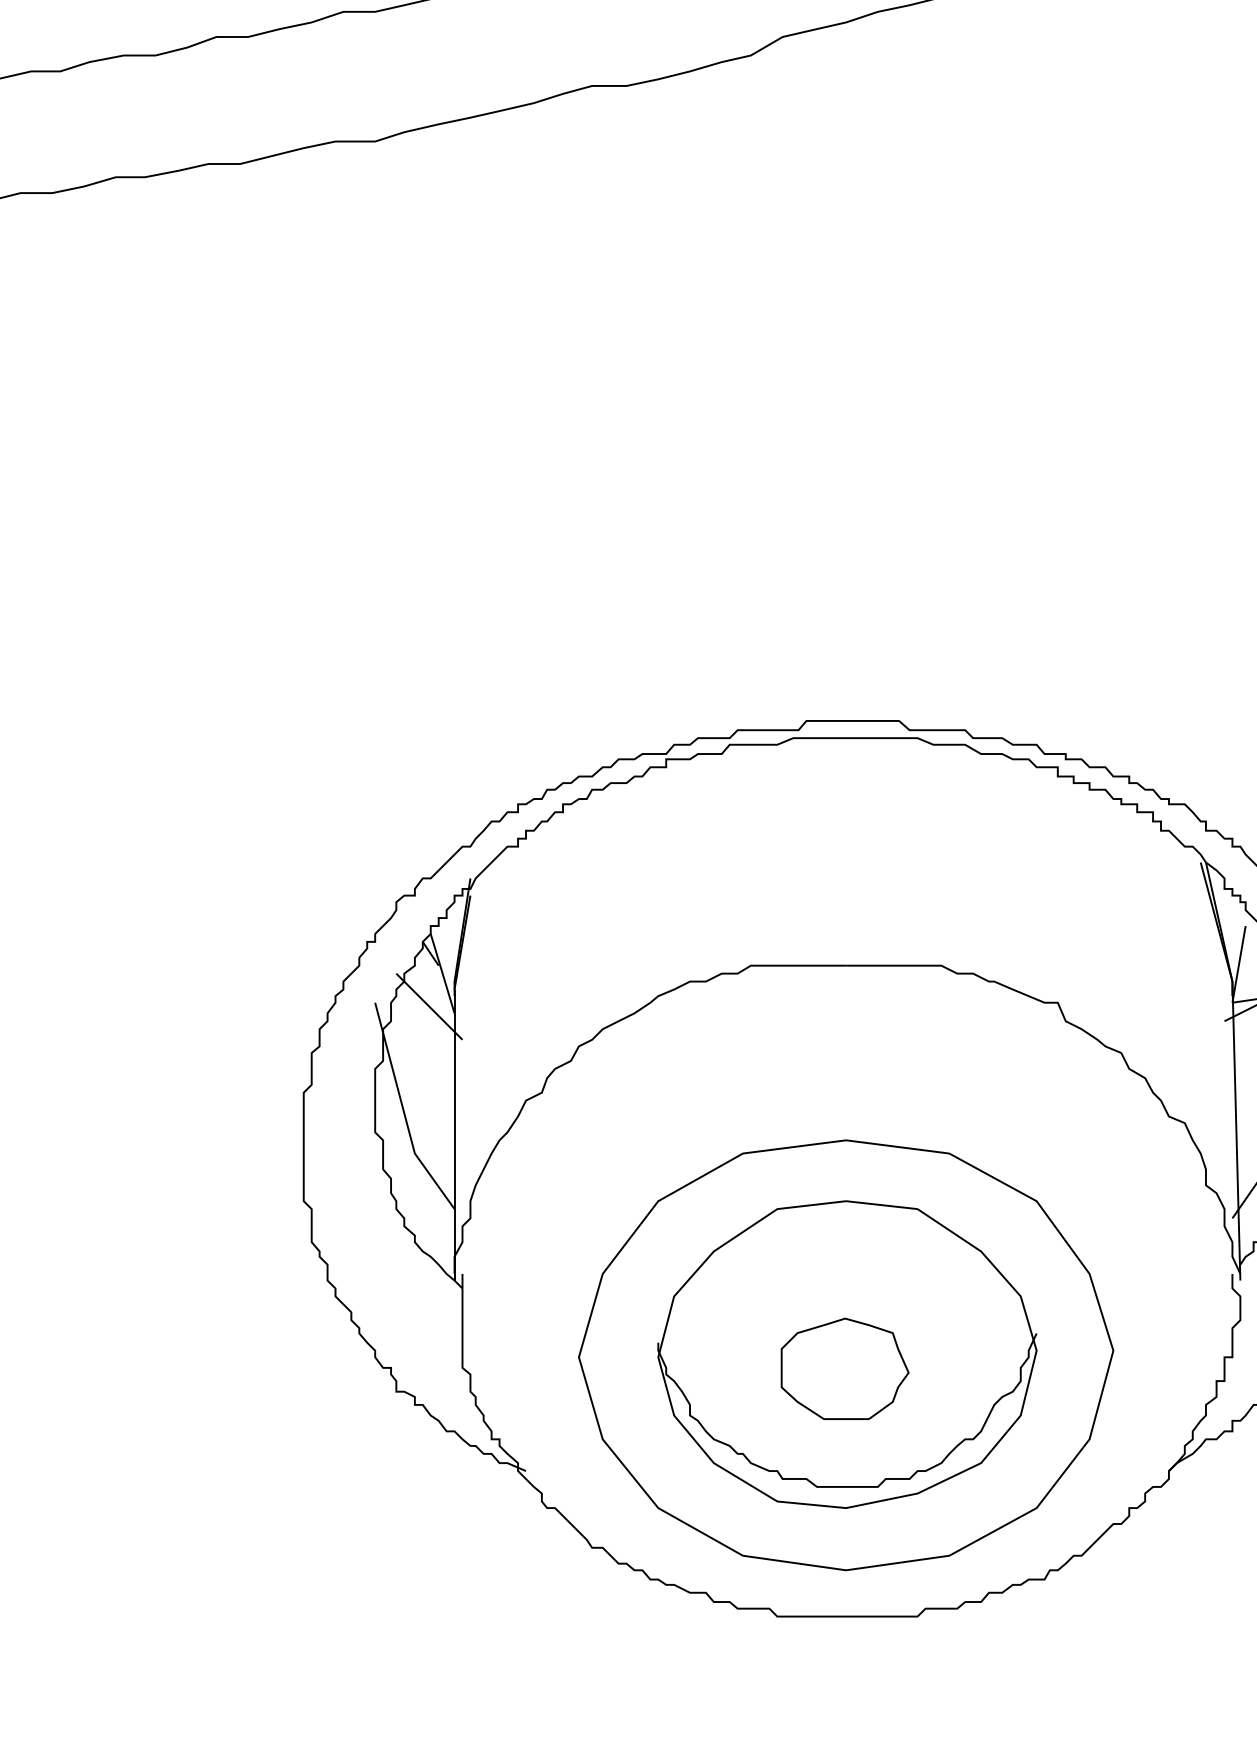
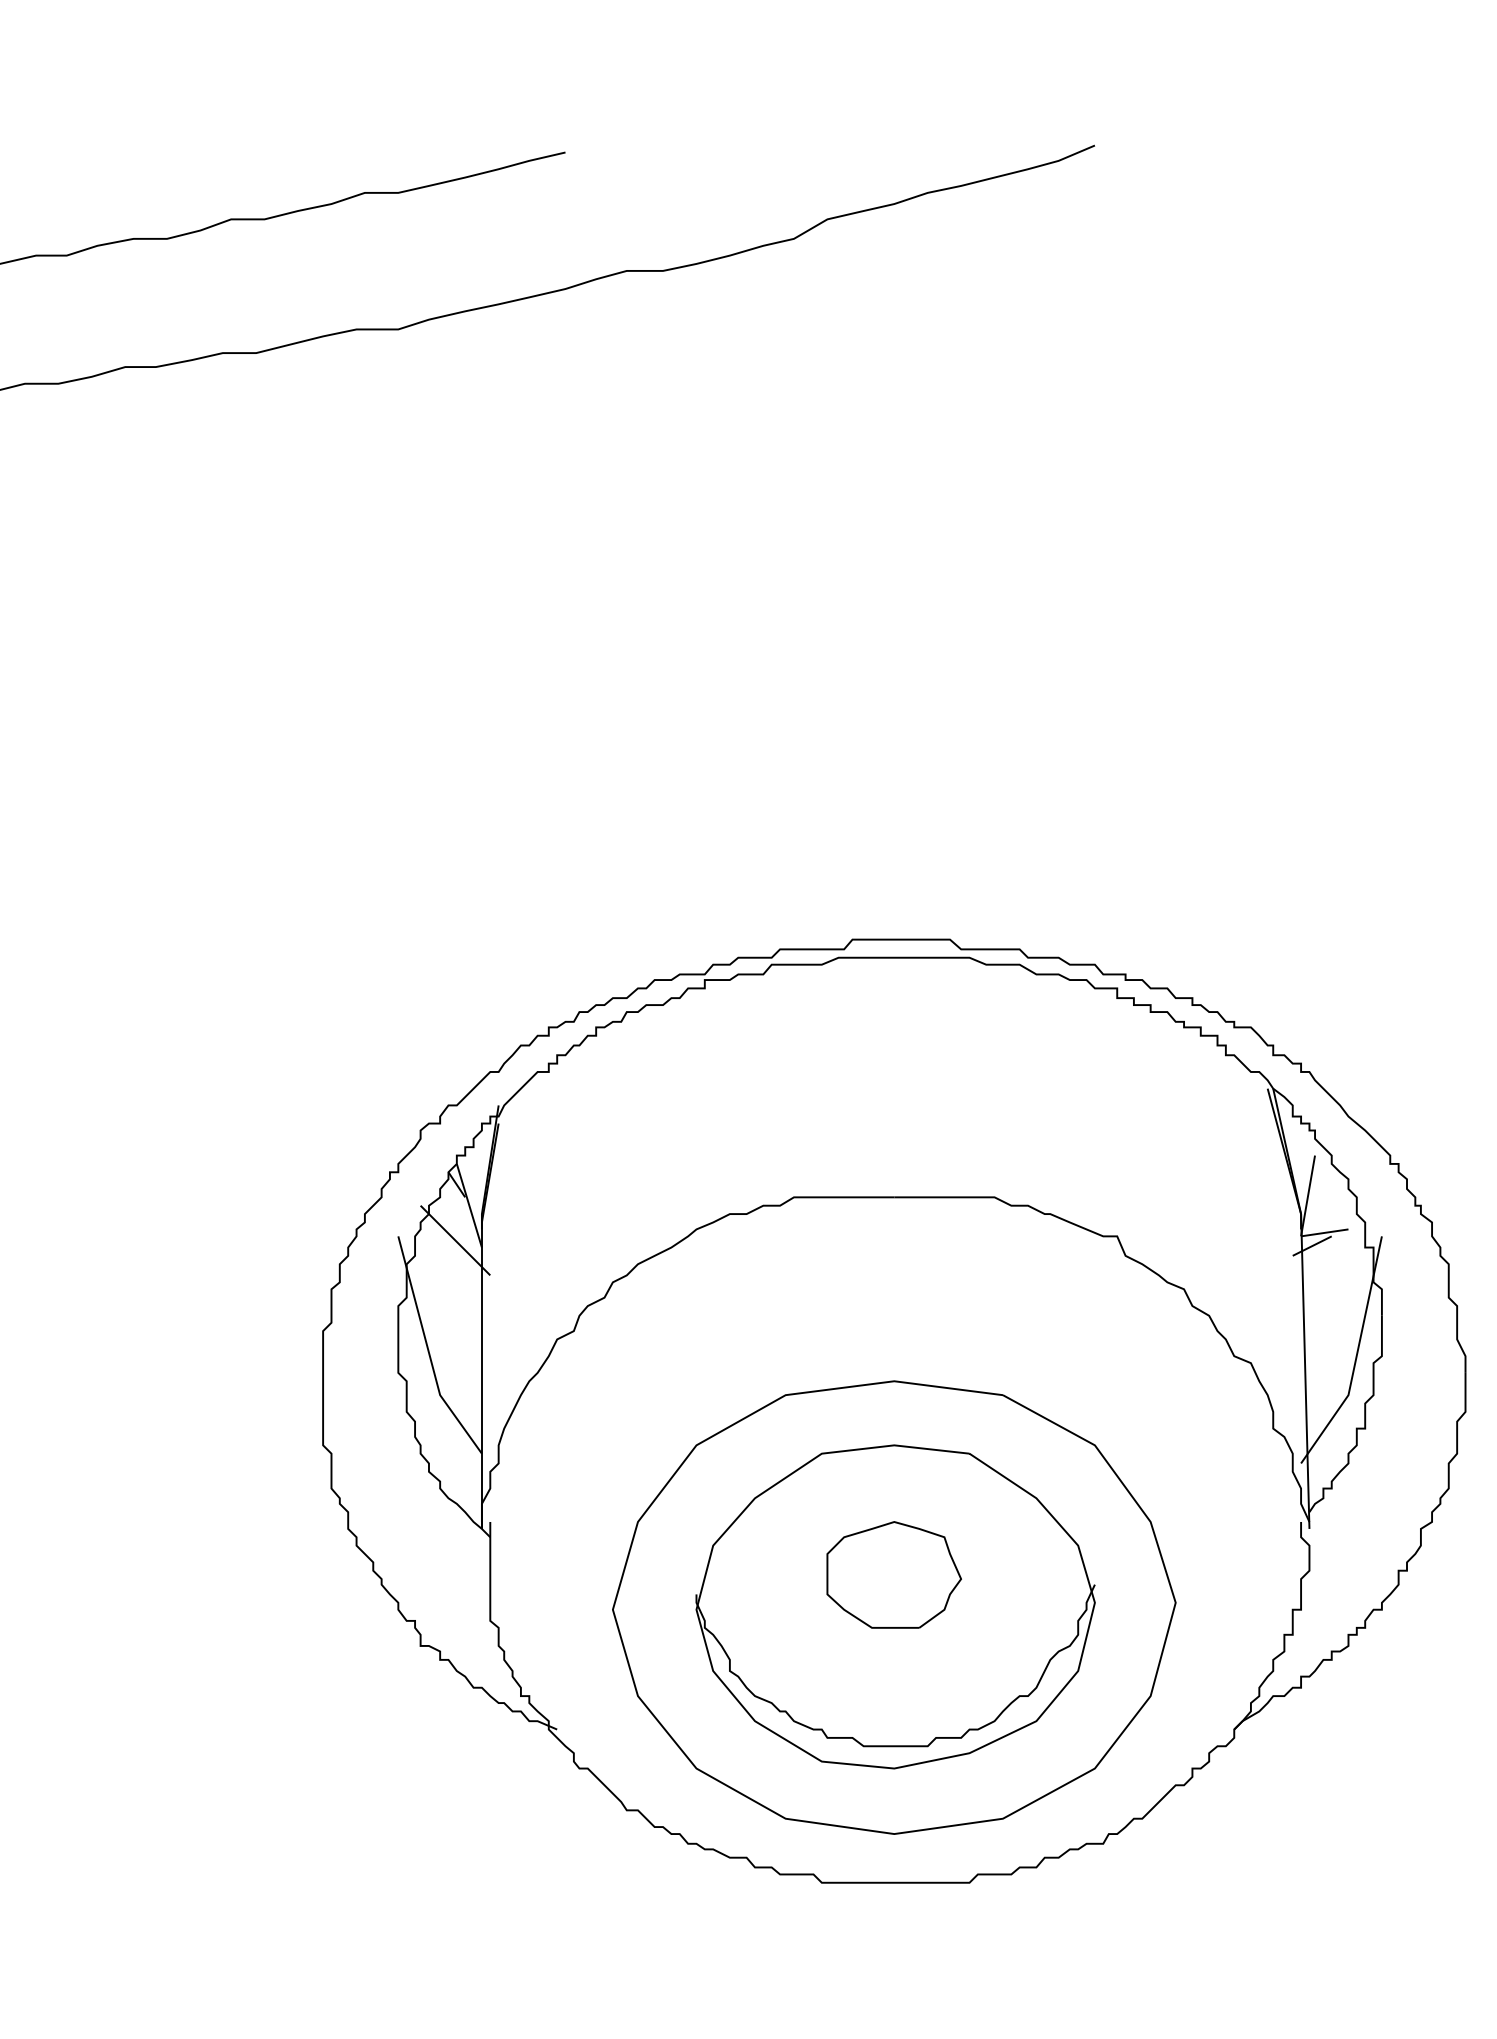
part: (844, 1368) -> (893, 1574), moved

